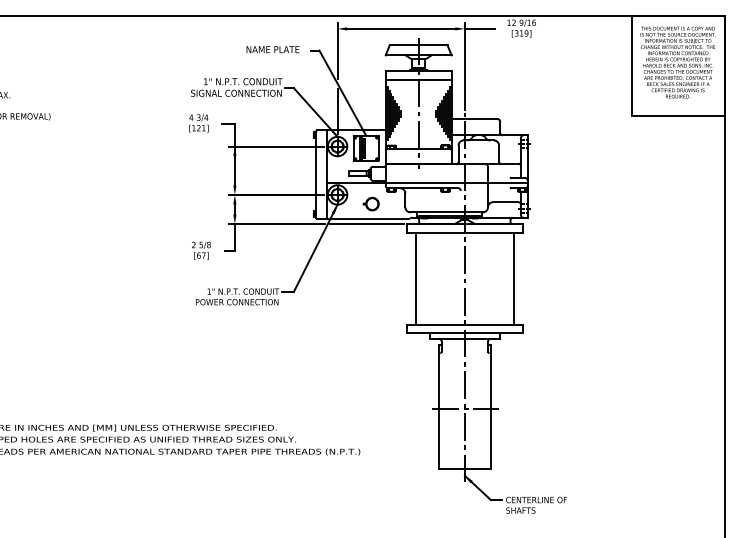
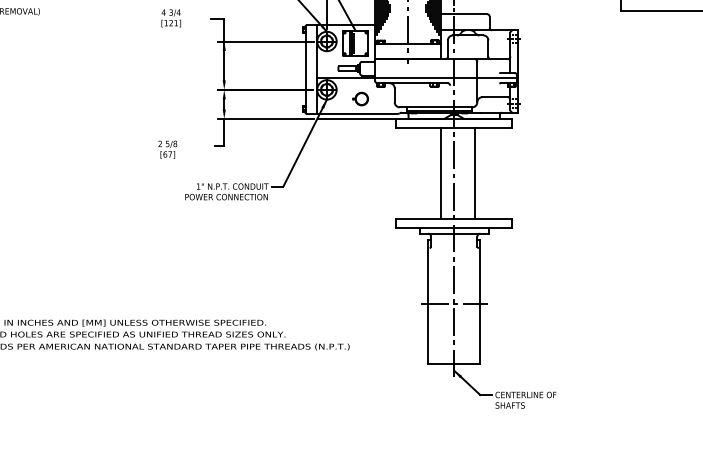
text: (198, 123) -> (170, 18), moved
text: (201, 250) -> (167, 149), moved
line: (415, 278) -> (440, 173), moved
line: (514, 278) -> (475, 173), moved

